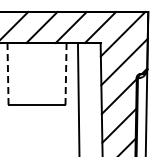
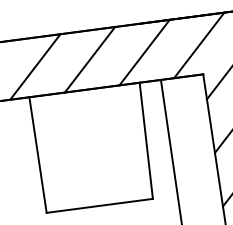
line: (8, 74) -> (39, 155), dashed -> solid
line: (66, 74) -> (147, 141), dashed -> solid

